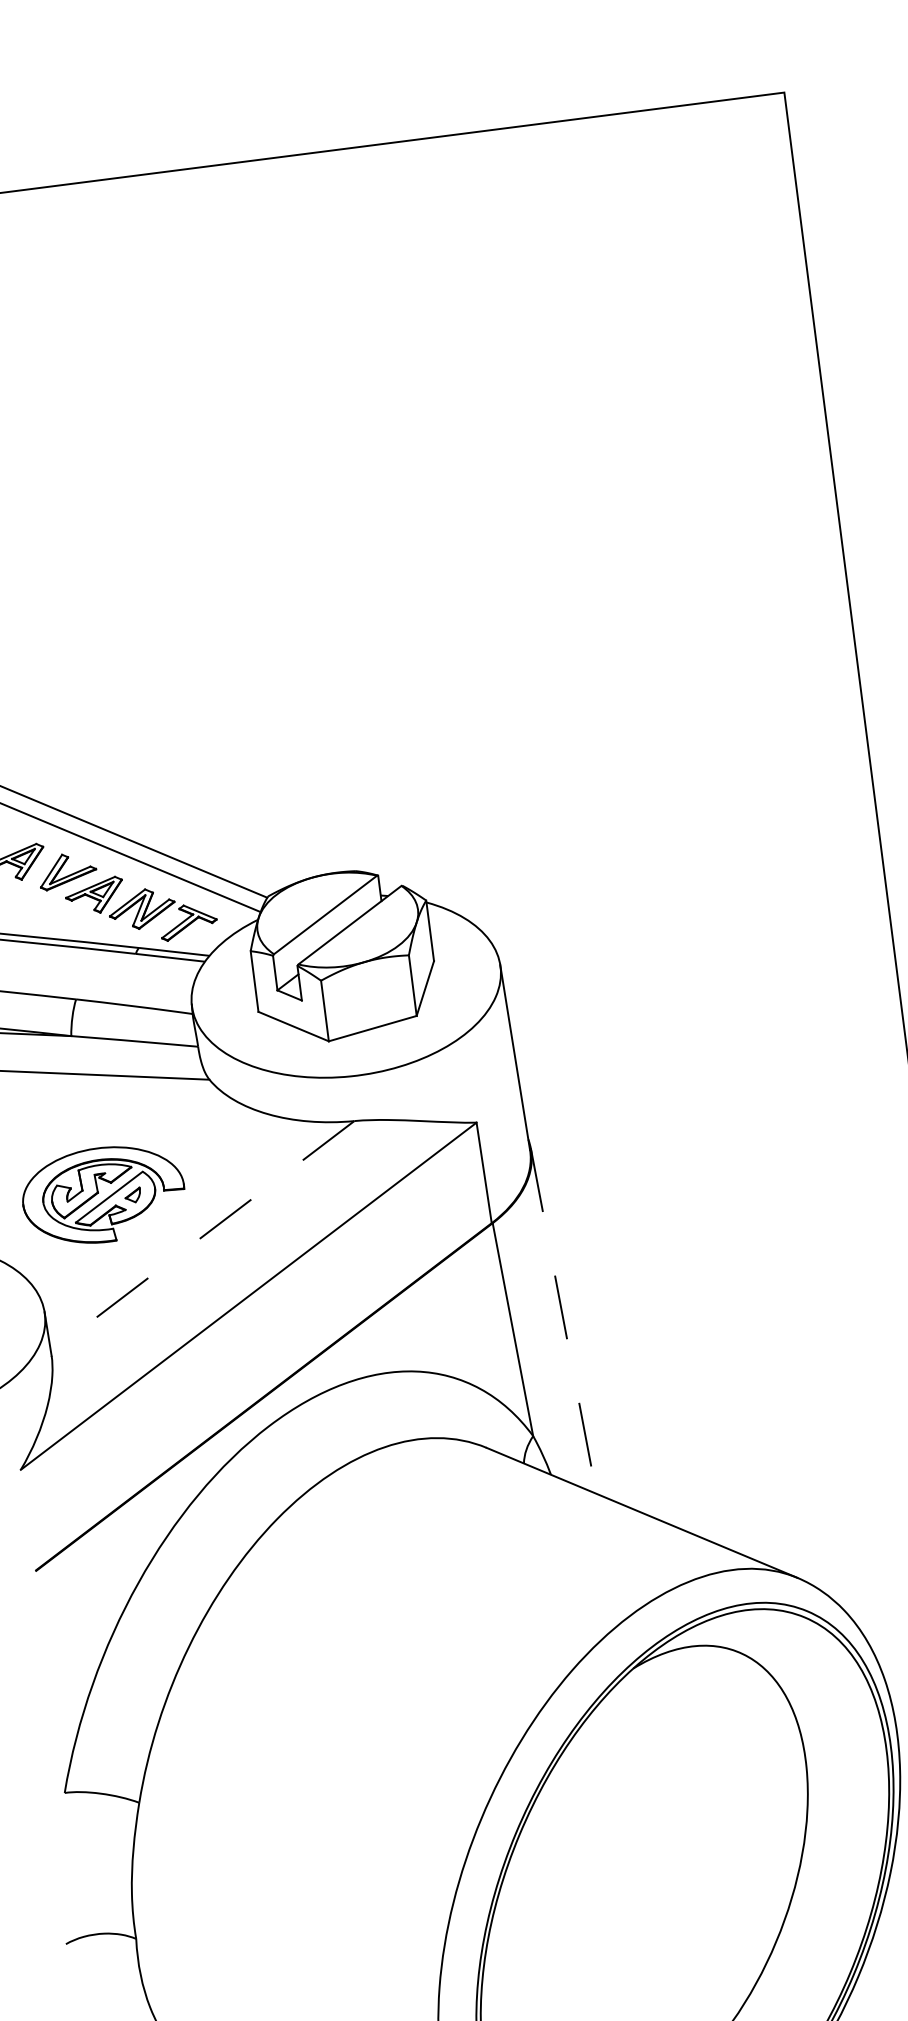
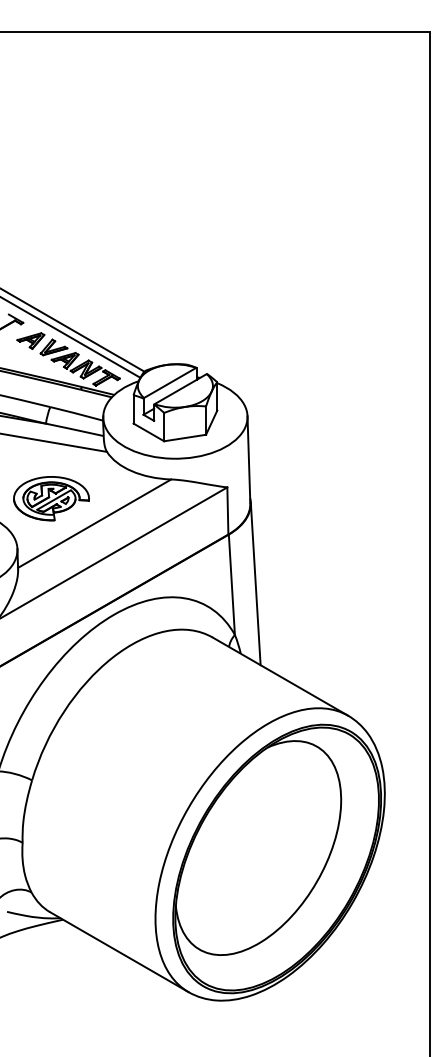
line: (202, 1236) -> (94, 523), dashed -> solid
line: (563, 1320) -> (255, 583), dashed -> solid

